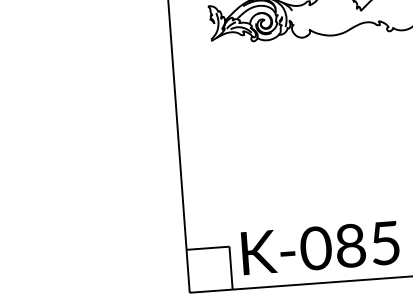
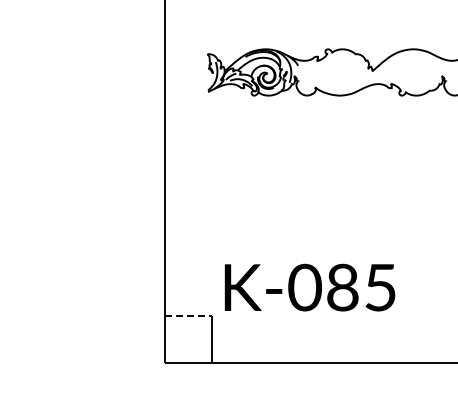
line: (208, 247) -> (188, 315), solid -> dashed
text: (320, 247) -> (309, 287), moved

